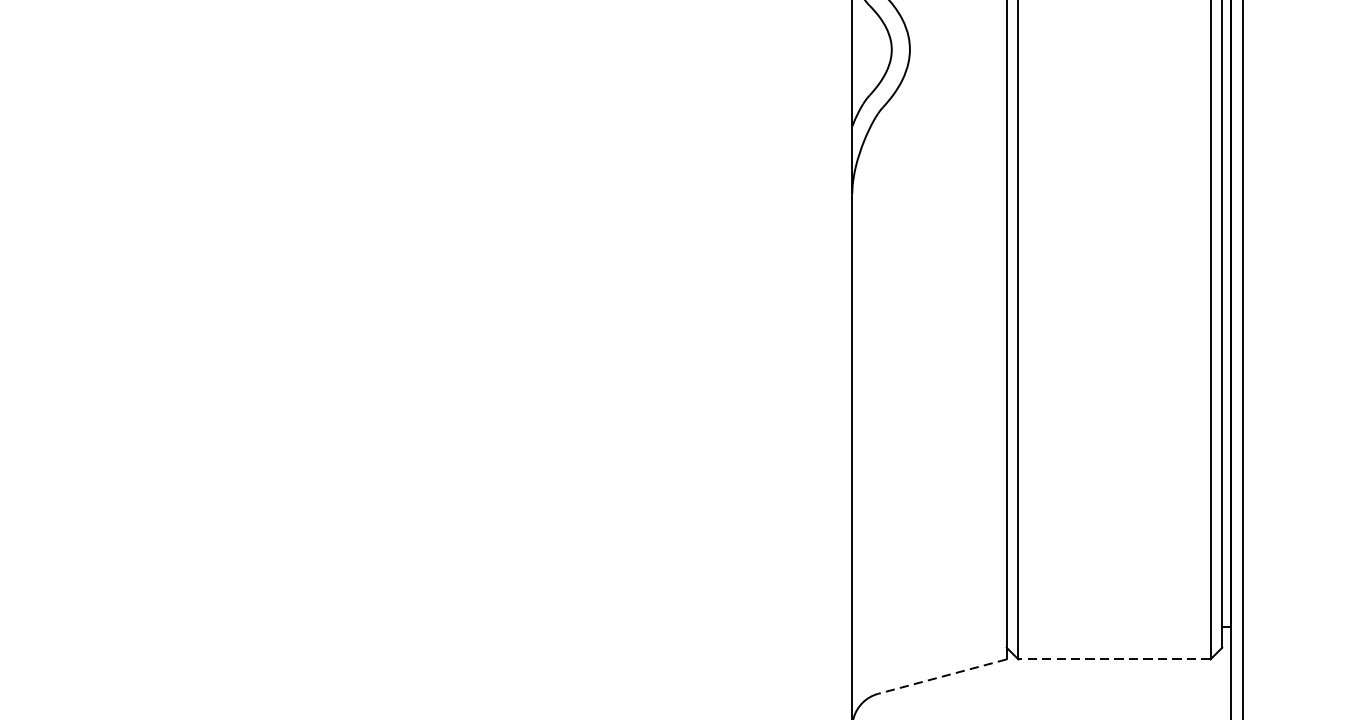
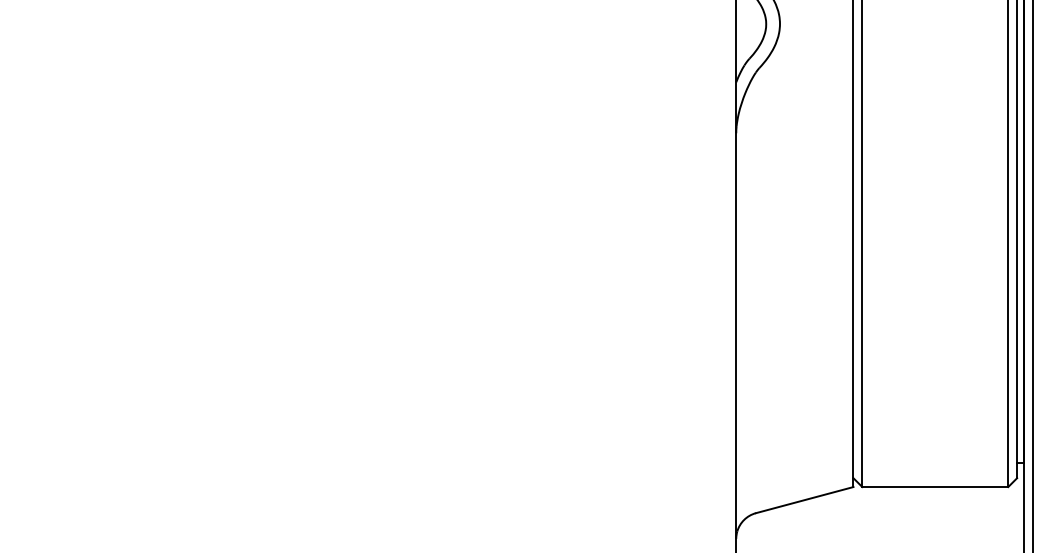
line: (1114, 659) -> (935, 487), dashed -> solid
line: (942, 677) -> (804, 500), dashed -> solid

